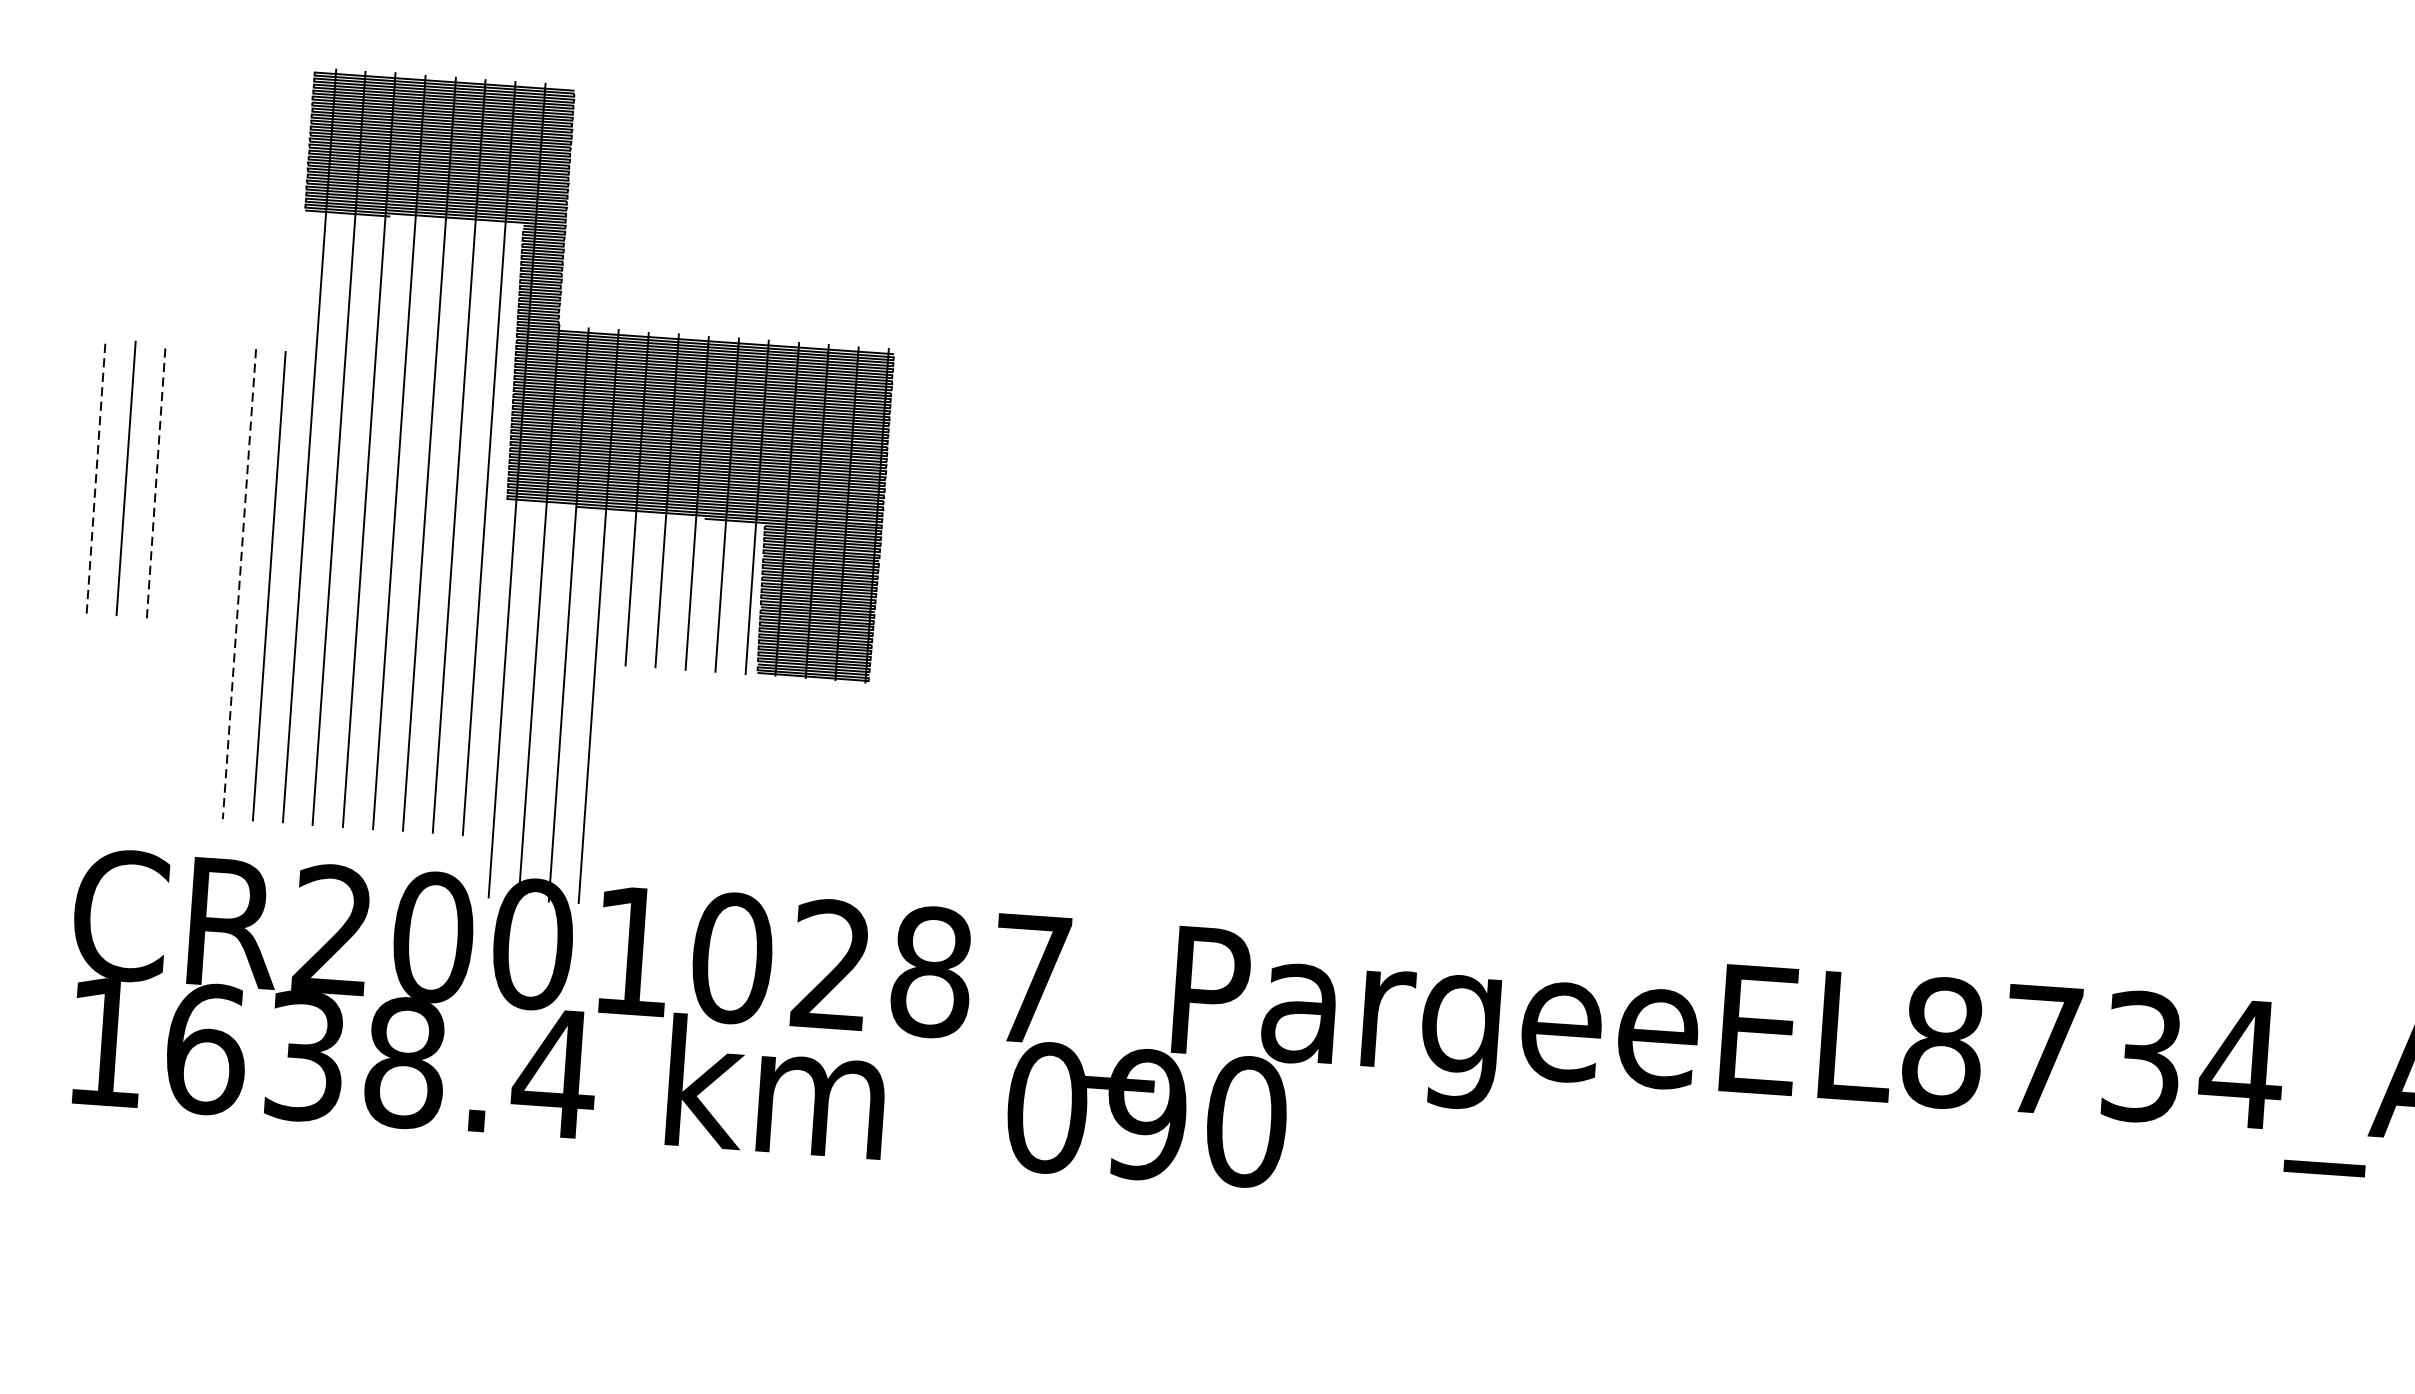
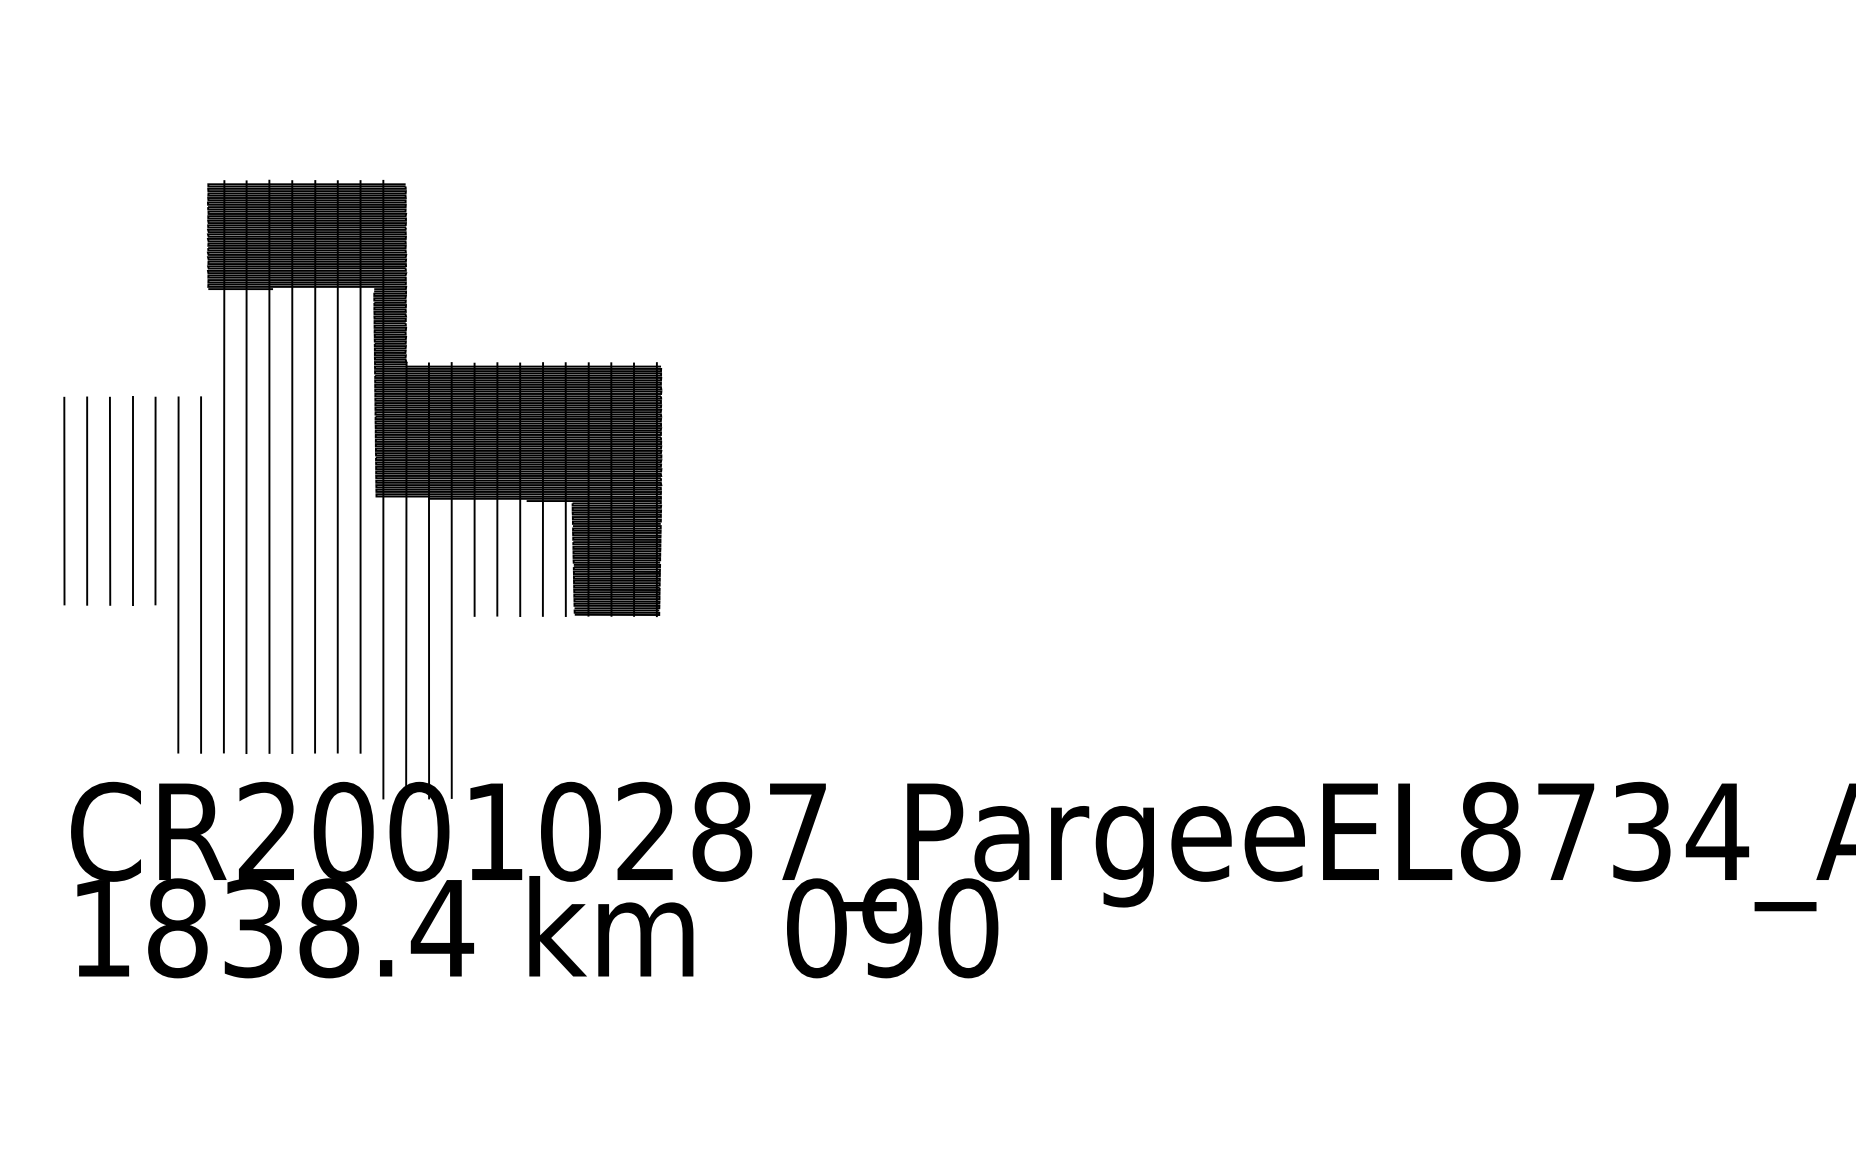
line: (96, 475) -> (64, 500), dashed -> solid
line: (156, 479) -> (110, 500), dashed -> solid
line: (185, 481) -> (132, 500), added
line: (216, 483) -> (155, 500), added
line: (239, 584) -> (178, 575), dashed -> solid
text: (207, 1049) -> (178, 928), 1638.4 -> 1838.4

